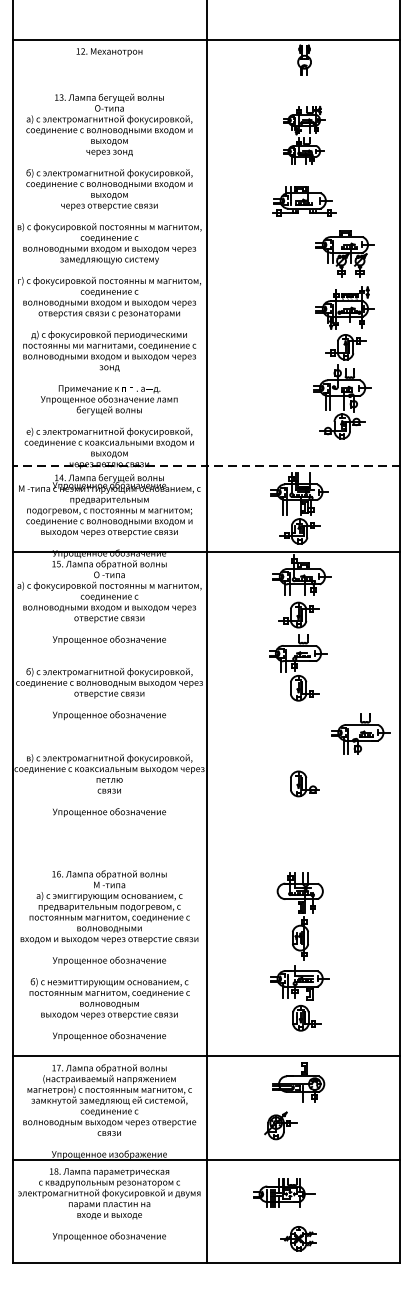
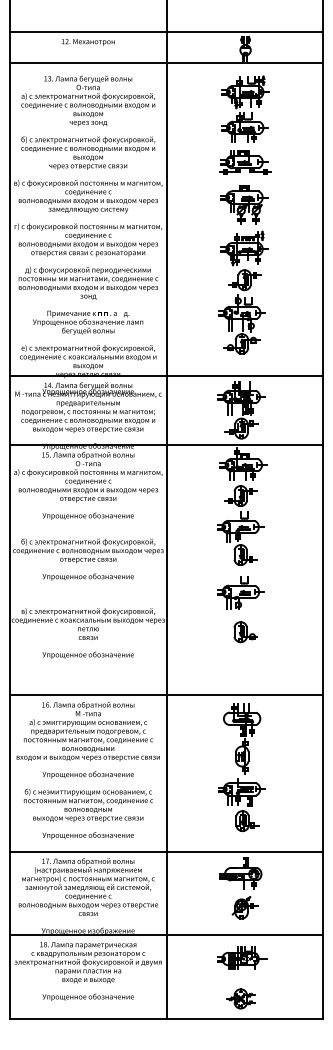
line: (206, 78) -> (166, 63), added
part: (304, 134) -> (245, 108), size x1.43
part: (344, 334) -> (243, 269), moved
line: (205, 465) -> (165, 375), dashed -> solid
part: (360, 733) -> (240, 592), moved
line: (206, 862) -> (166, 695), added
part: (279, 1125) -> (244, 907), moved
part: (284, 1192) -> (242, 957), moved

